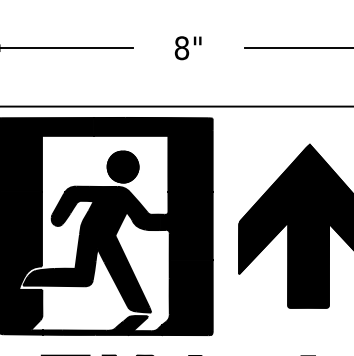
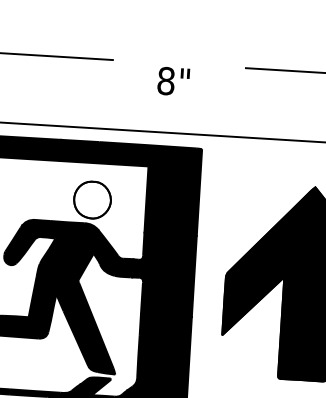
text: (187, 48) -> (172, 81), moved
fill: (122, 166) -> (91, 199), removed

